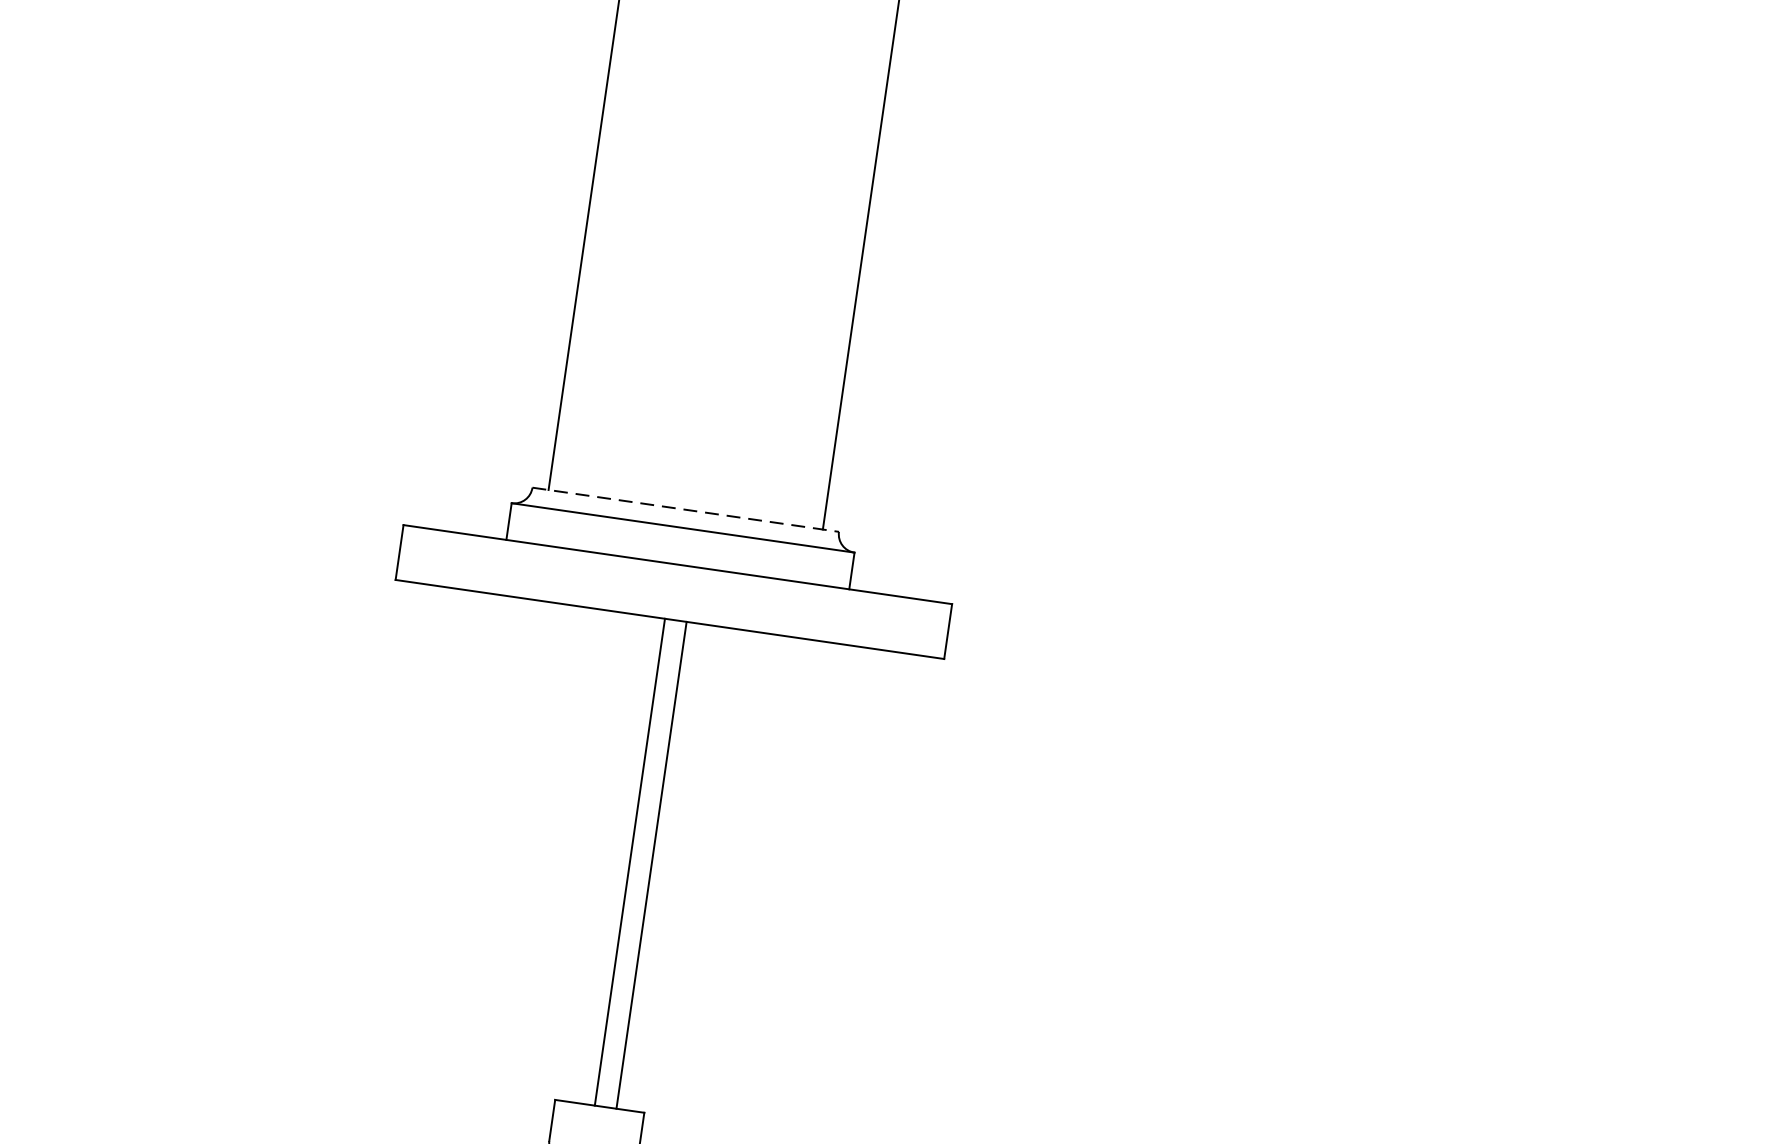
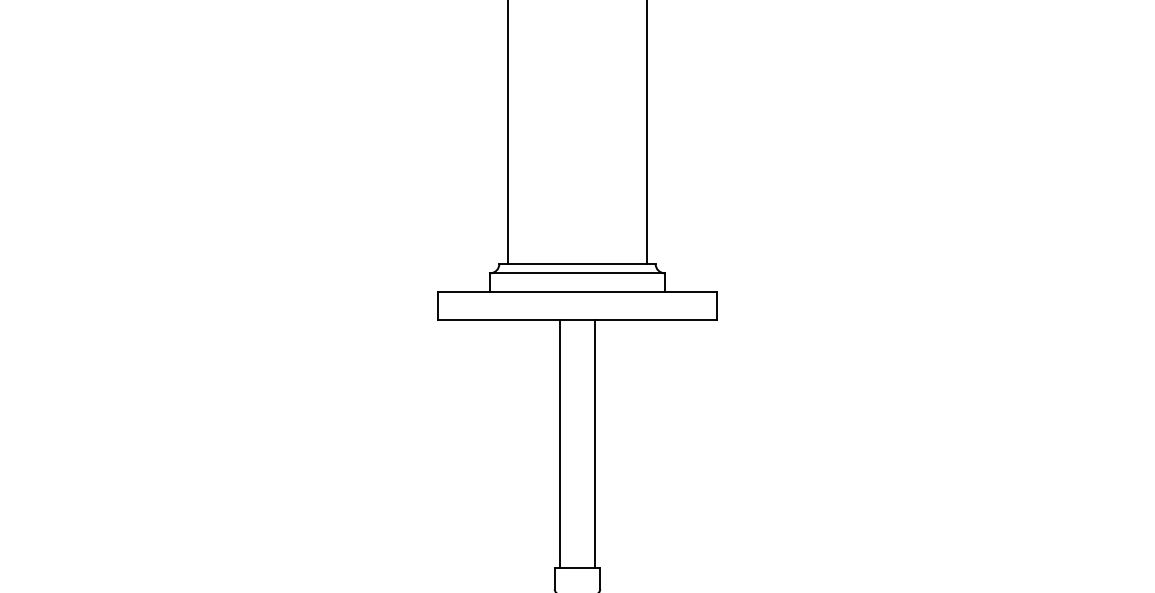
line: (685, 510) -> (577, 264), dashed -> solid
line: (629, 860) -> (594, 443), moved
line: (652, 864) -> (560, 443), moved

